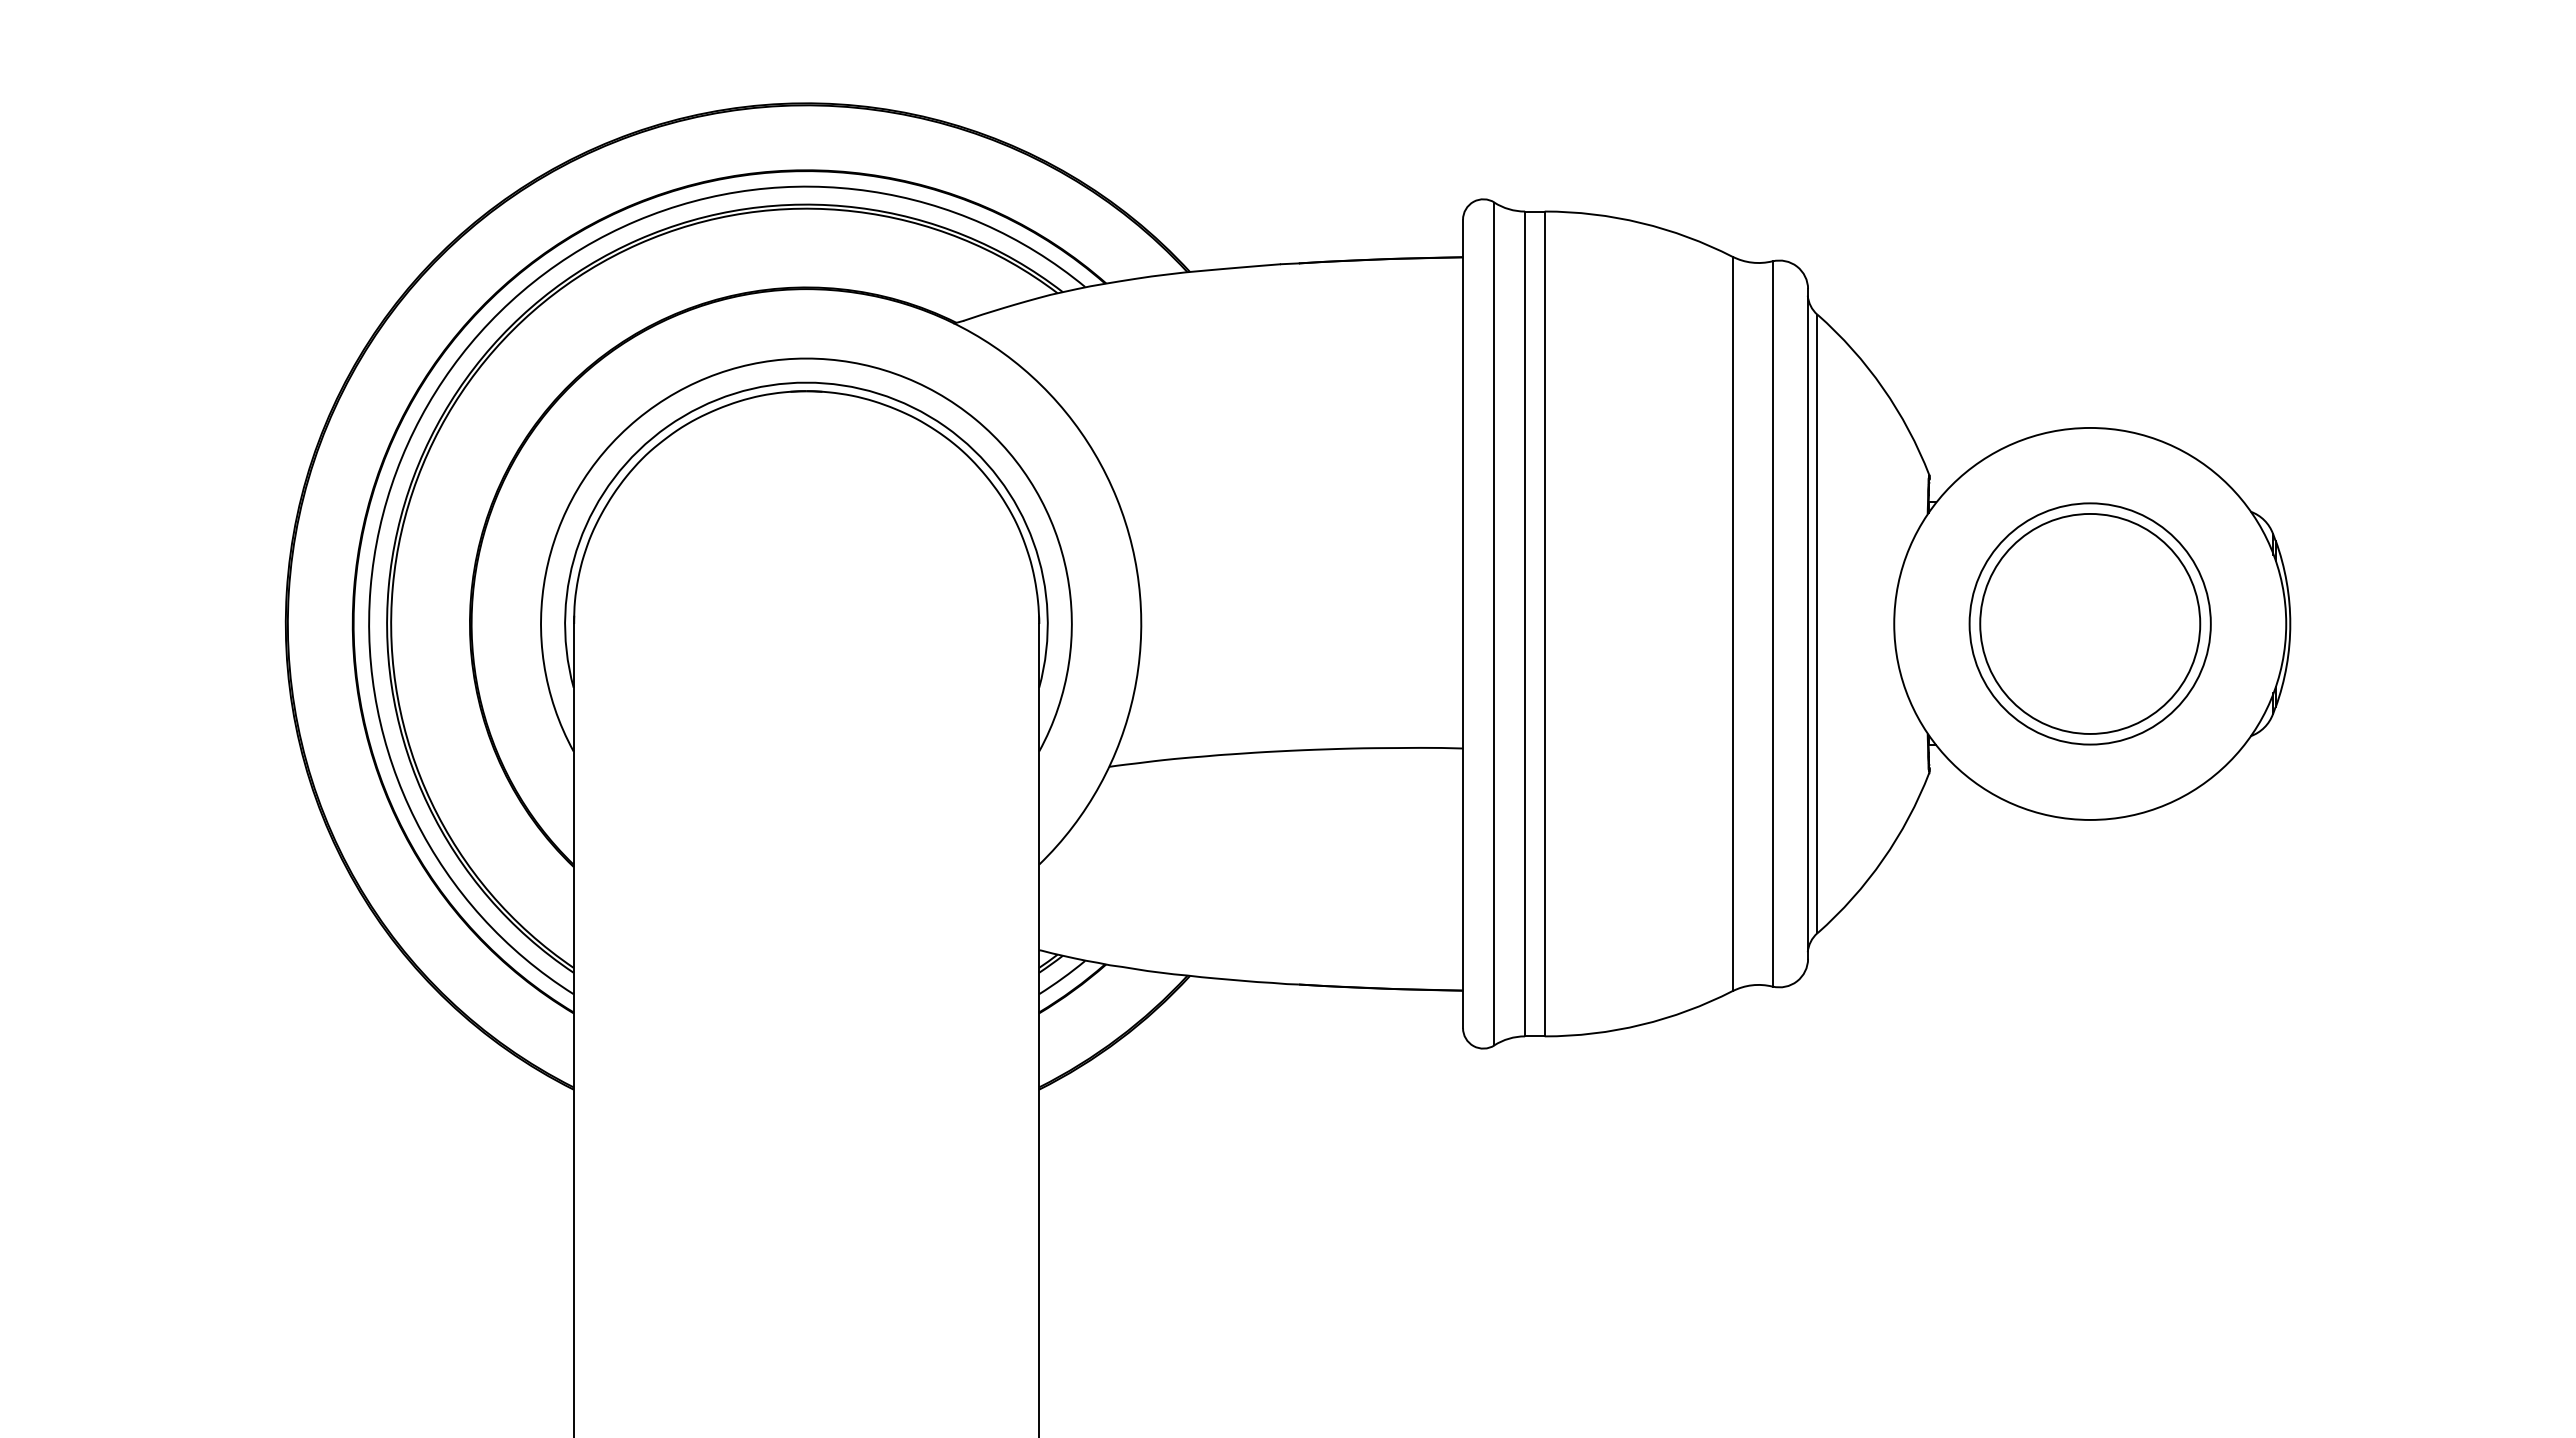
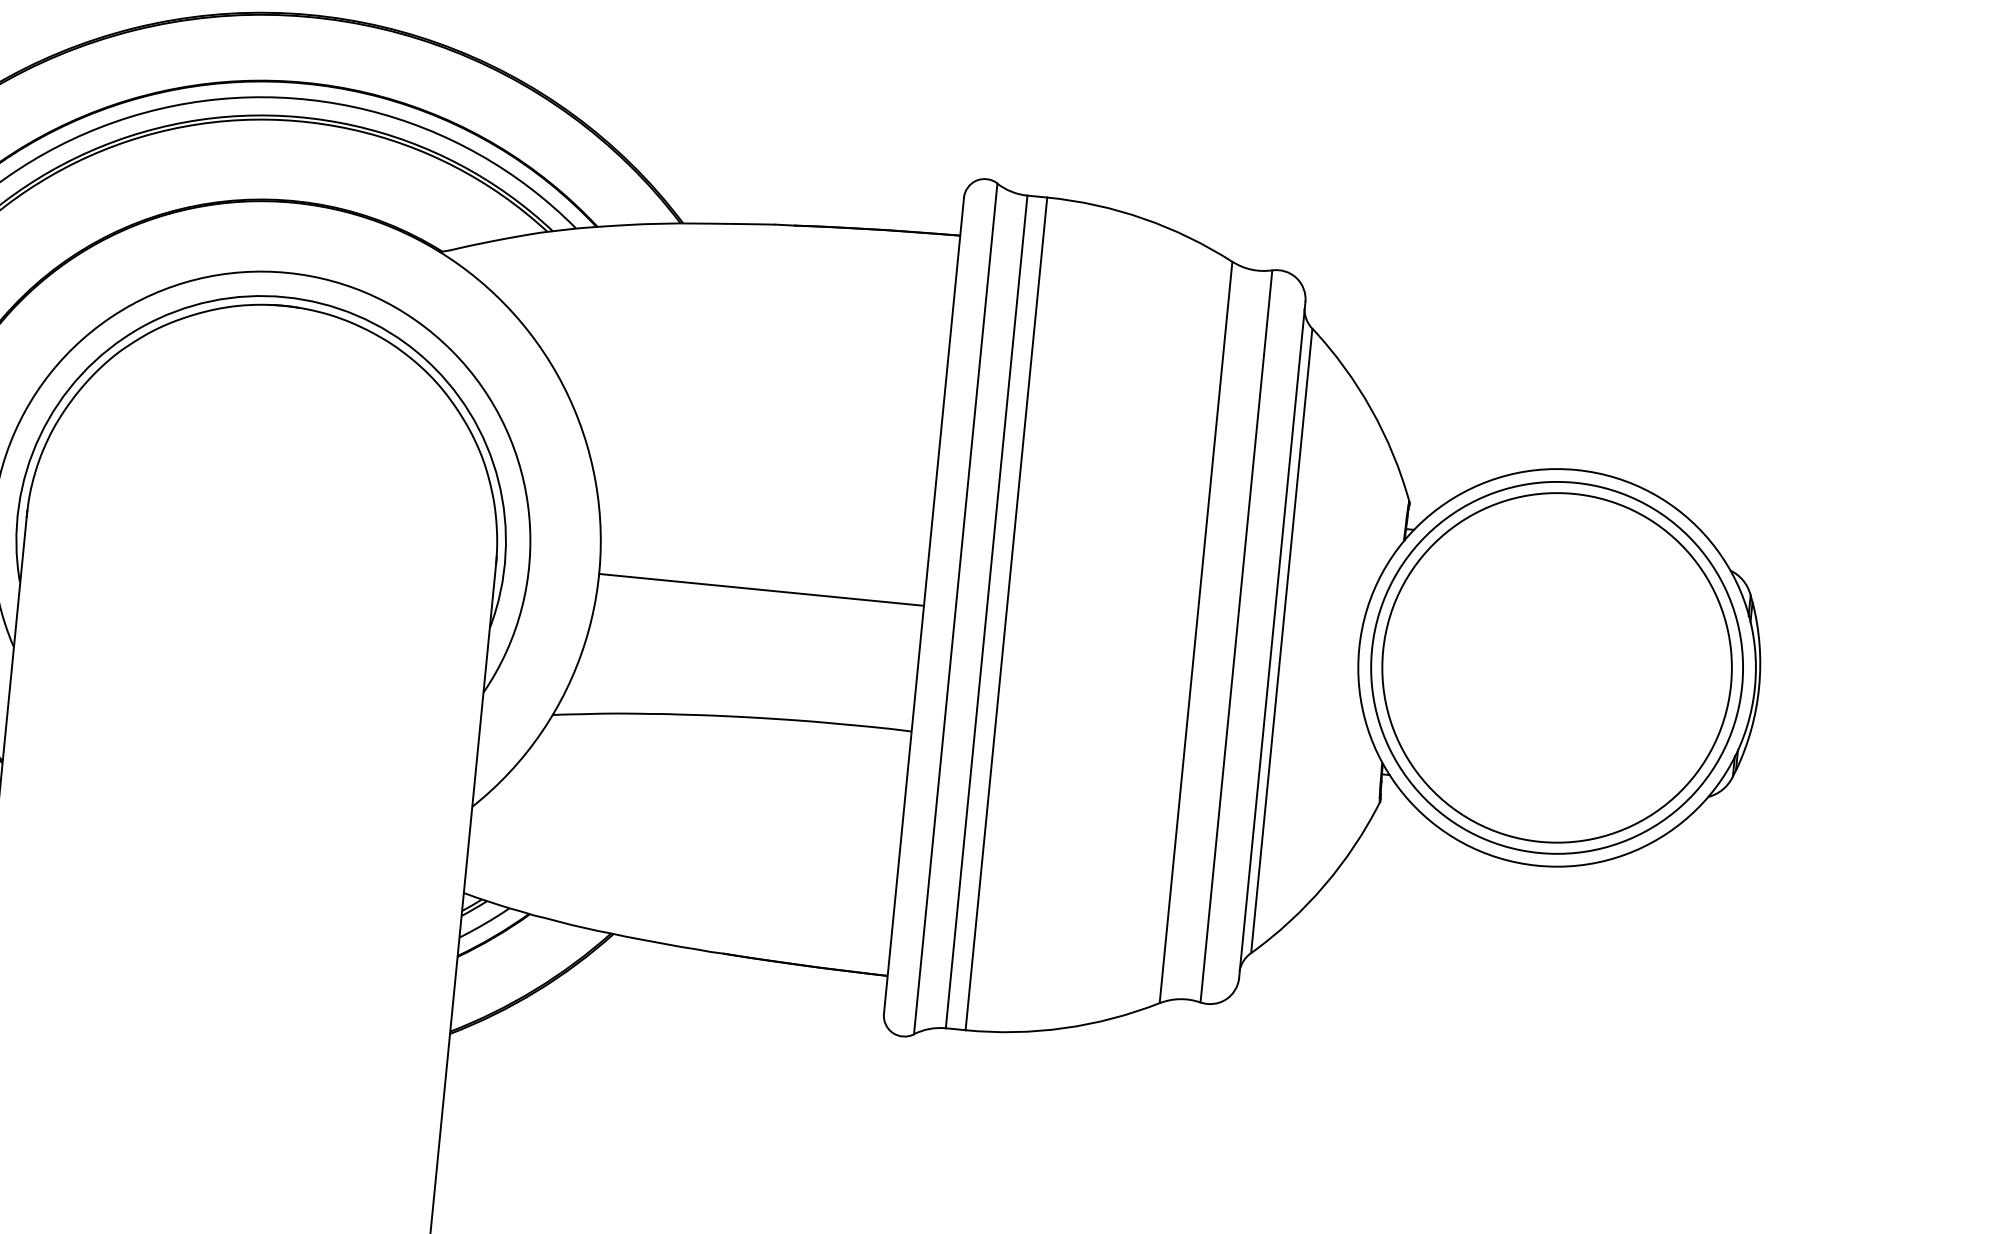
line: (1302, 623) -> (761, 589), added
circle: (2089, 623) -> (1556, 667), size x1.43
circle: (2089, 623) -> (1556, 667), size x1.67

